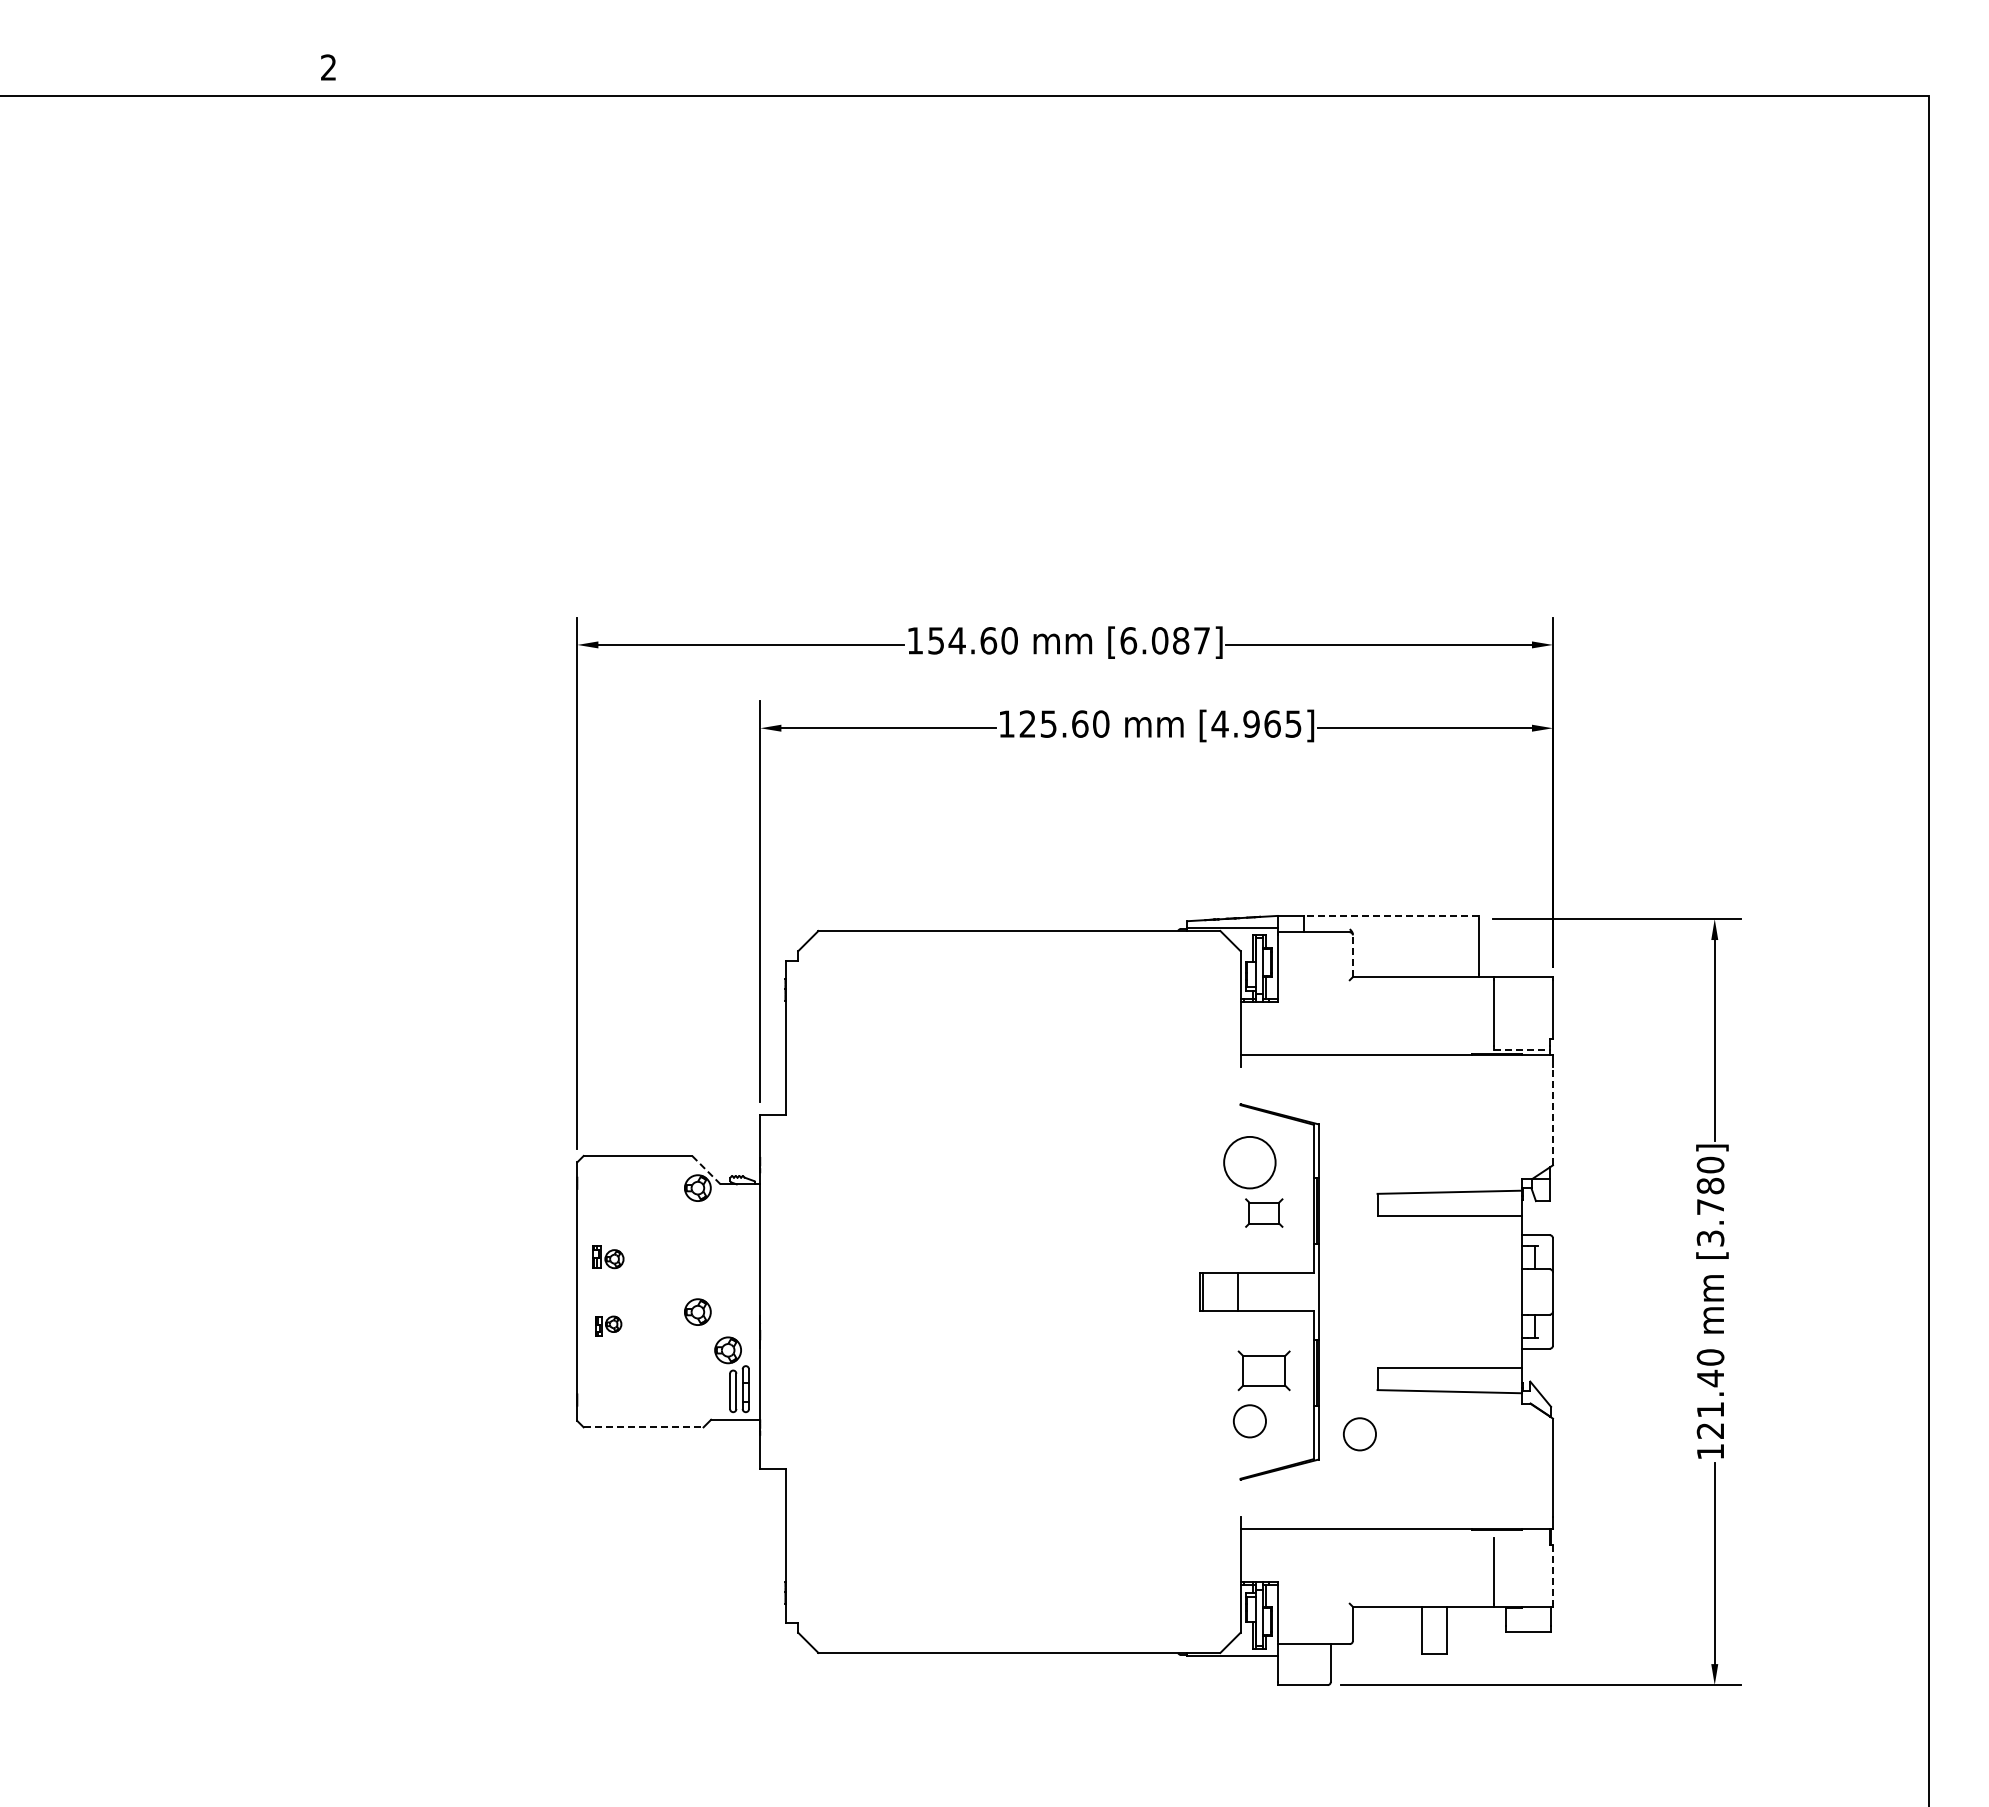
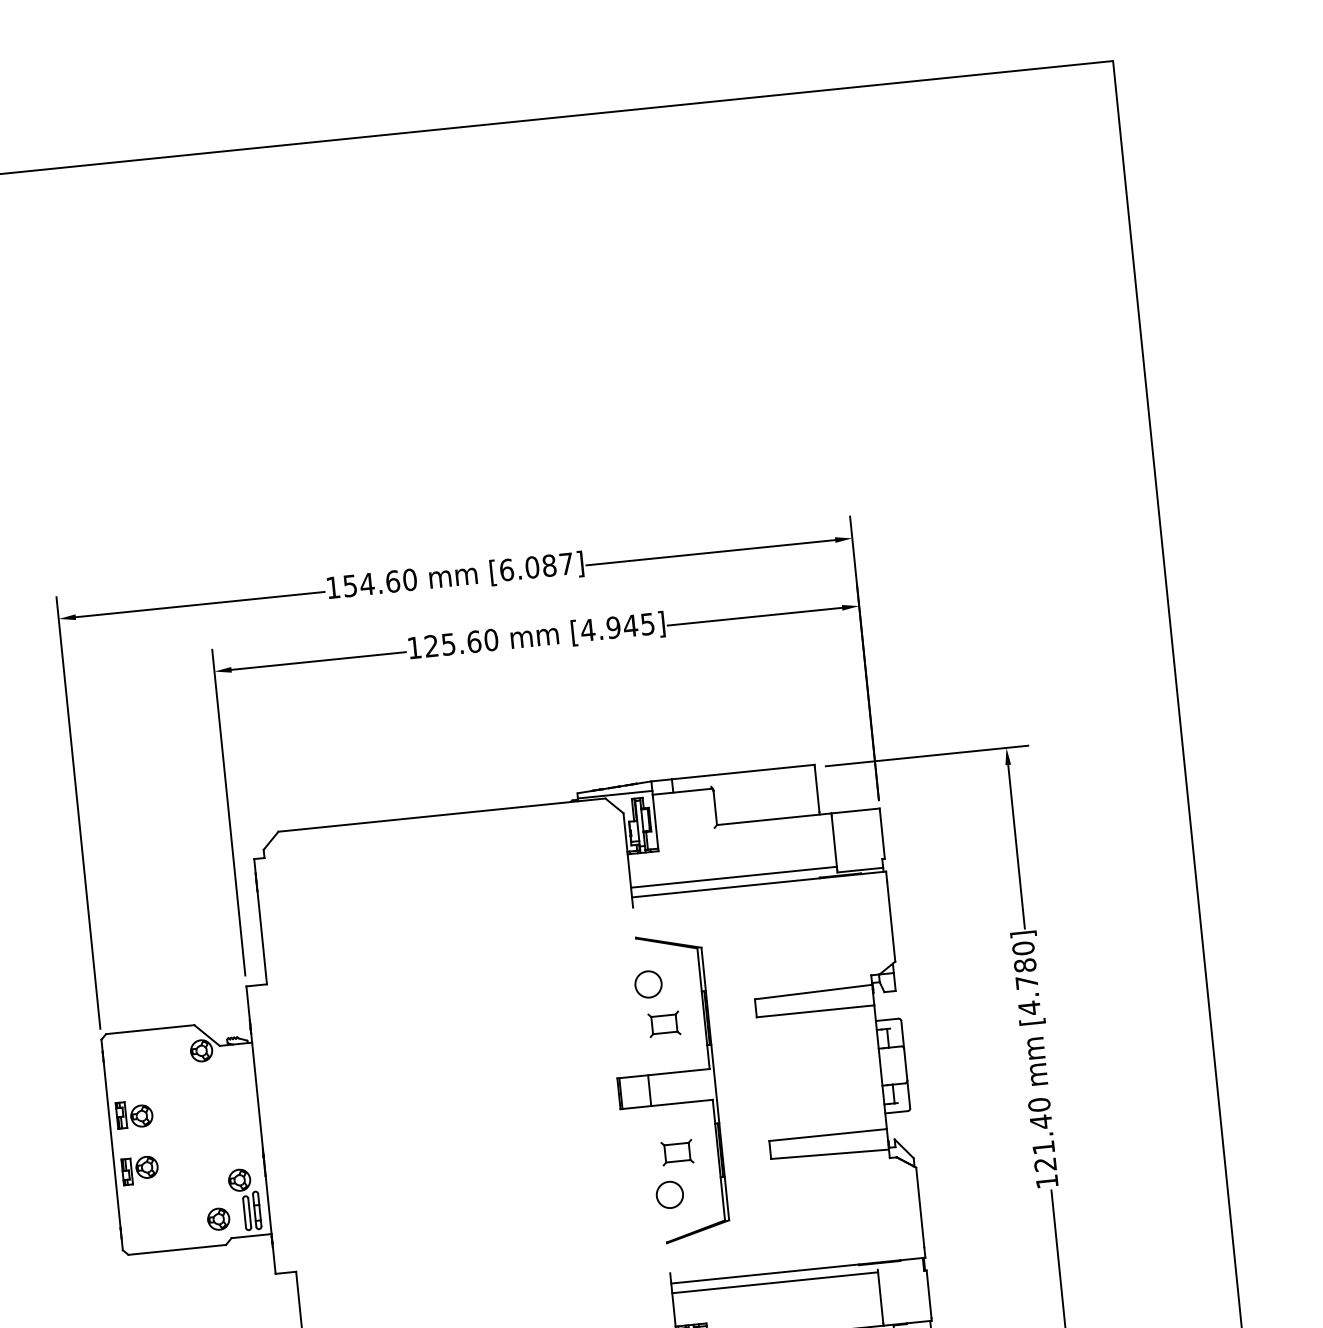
text: (1272, 723) -> (630, 625), [4.965] -> [4.945]
line: (1391, 915) -> (743, 771), dashed -> solid
line: (1352, 956) -> (714, 808), dashed -> solid
line: (1366, 1042) -> (733, 877), added
line: (1522, 1049) -> (860, 869), dashed -> solid
line: (1552, 1115) -> (890, 921), dashed -> solid
circle: (1249, 1162) -> (648, 984), size x0.62
line: (706, 1169) -> (207, 1034), dashed -> solid
text: (1710, 1238) -> (1029, 1008), [3.780] -> [4.780]
part: (608, 1256) -> (134, 1113), size x1.43
part: (697, 1311) -> (218, 1218), moved
part: (608, 1325) -> (140, 1169), size x1.67
part: (1264, 1370) -> (677, 1152), size x0.71
line: (643, 1427) -> (177, 1250), dashed -> solid
circle: (1359, 1434) -> (760, 1196), removed
line: (1366, 1541) -> (774, 1283), added
line: (1552, 1574) -> (928, 1294), dashed -> solid

